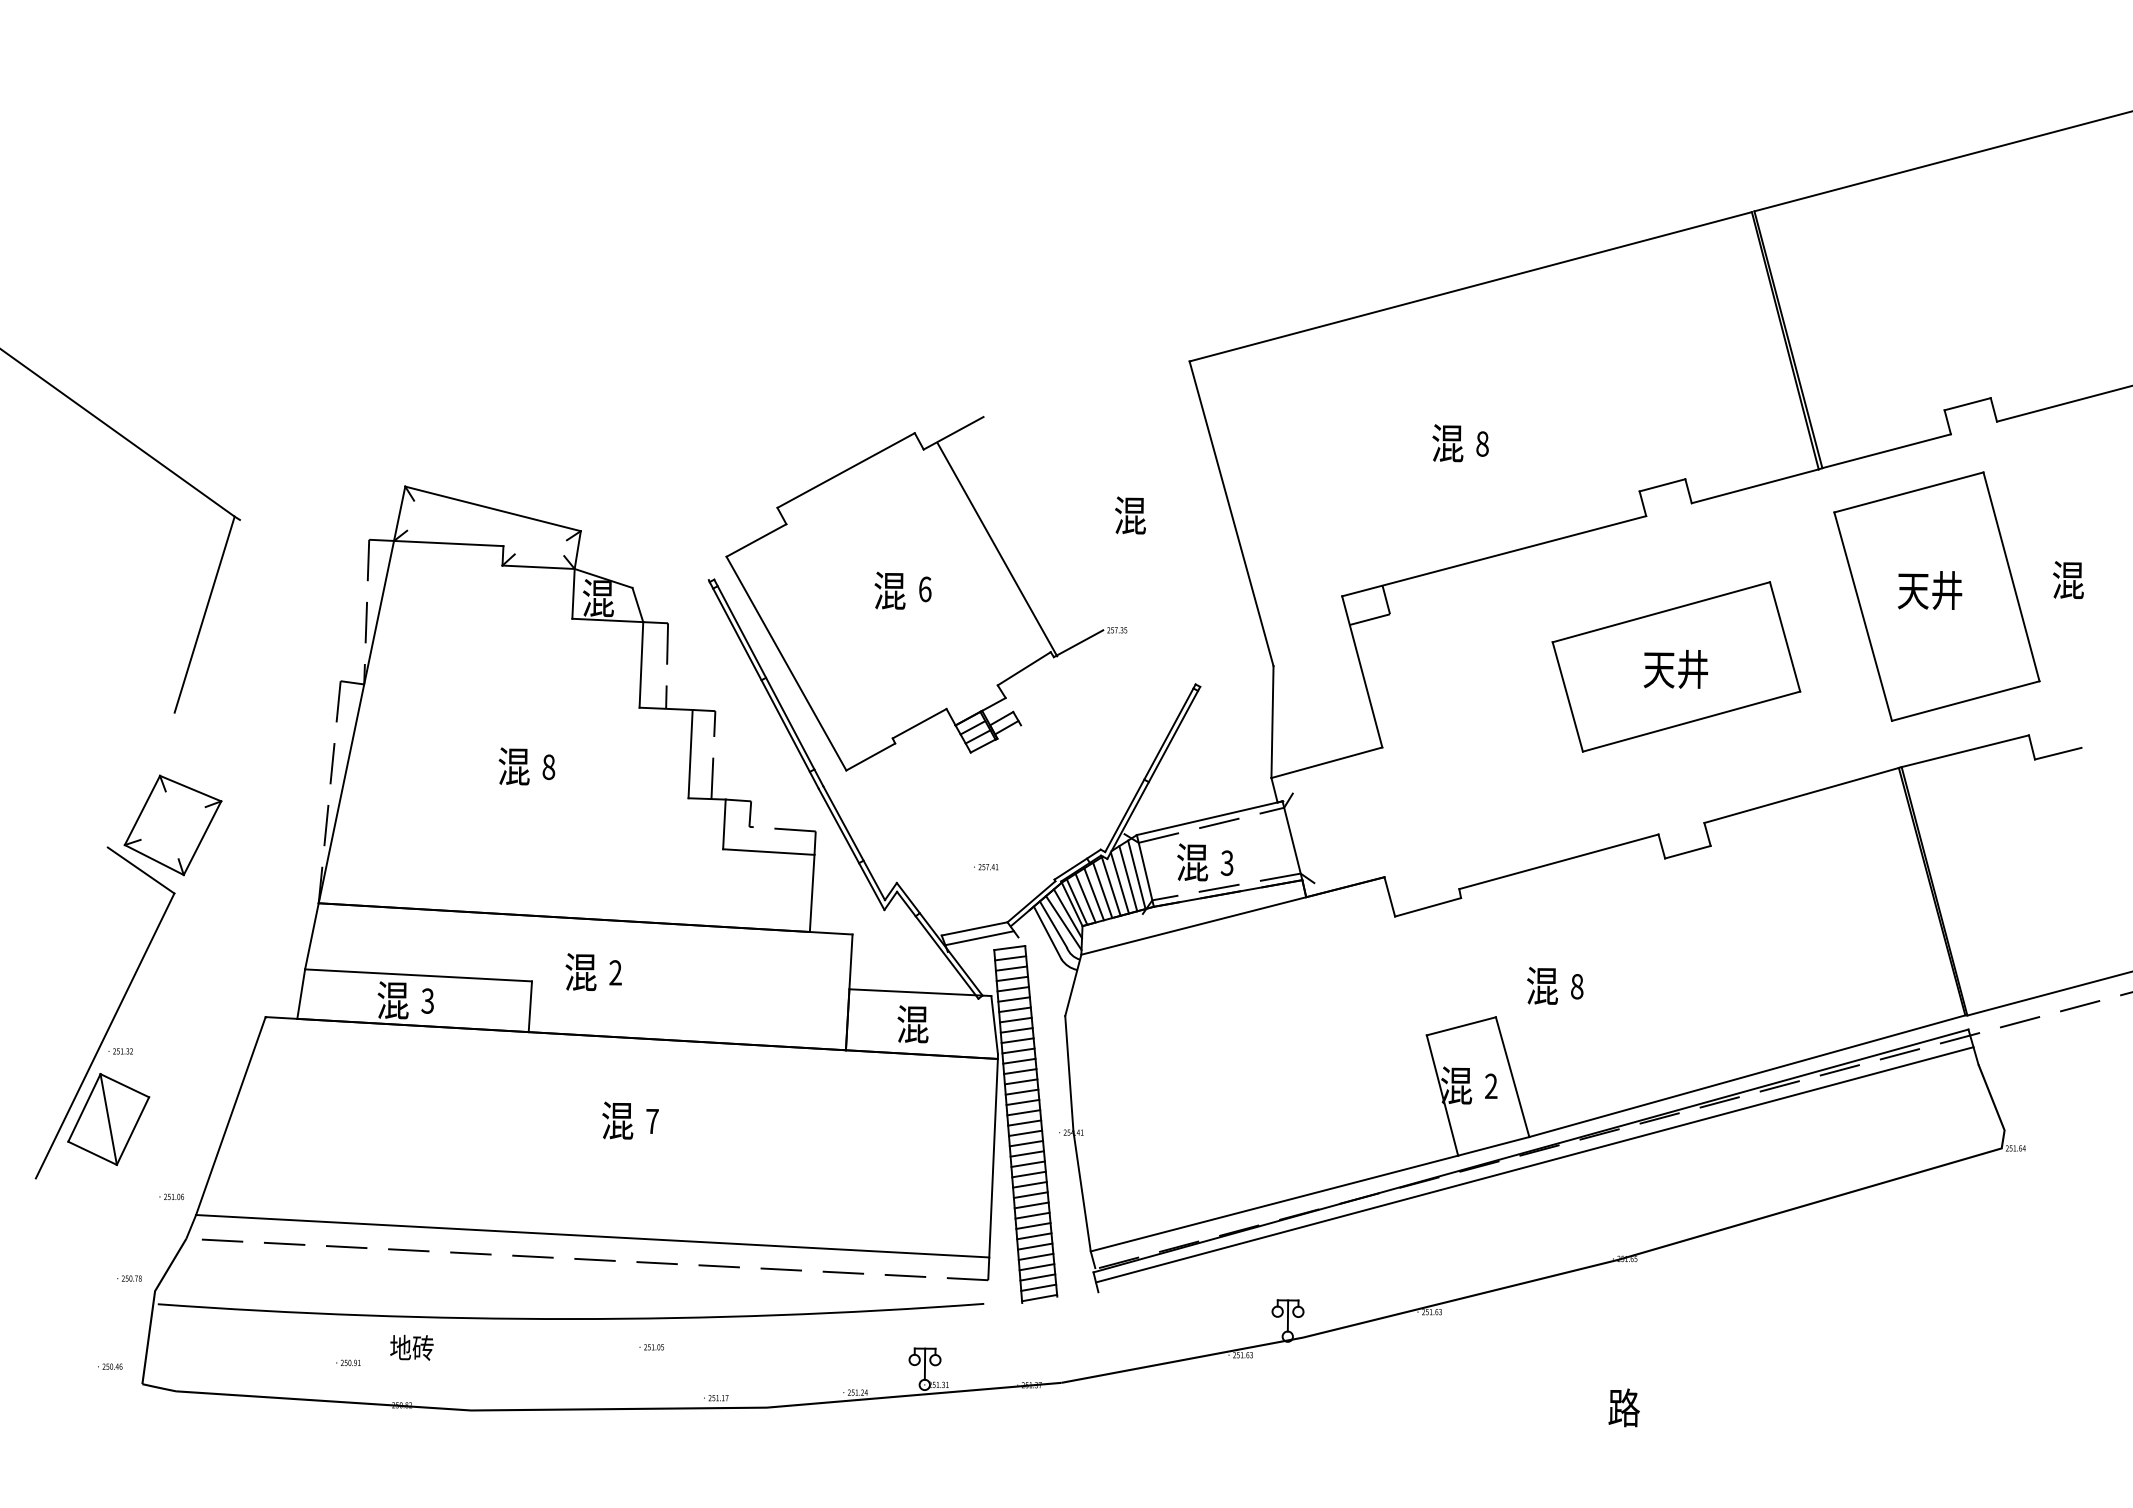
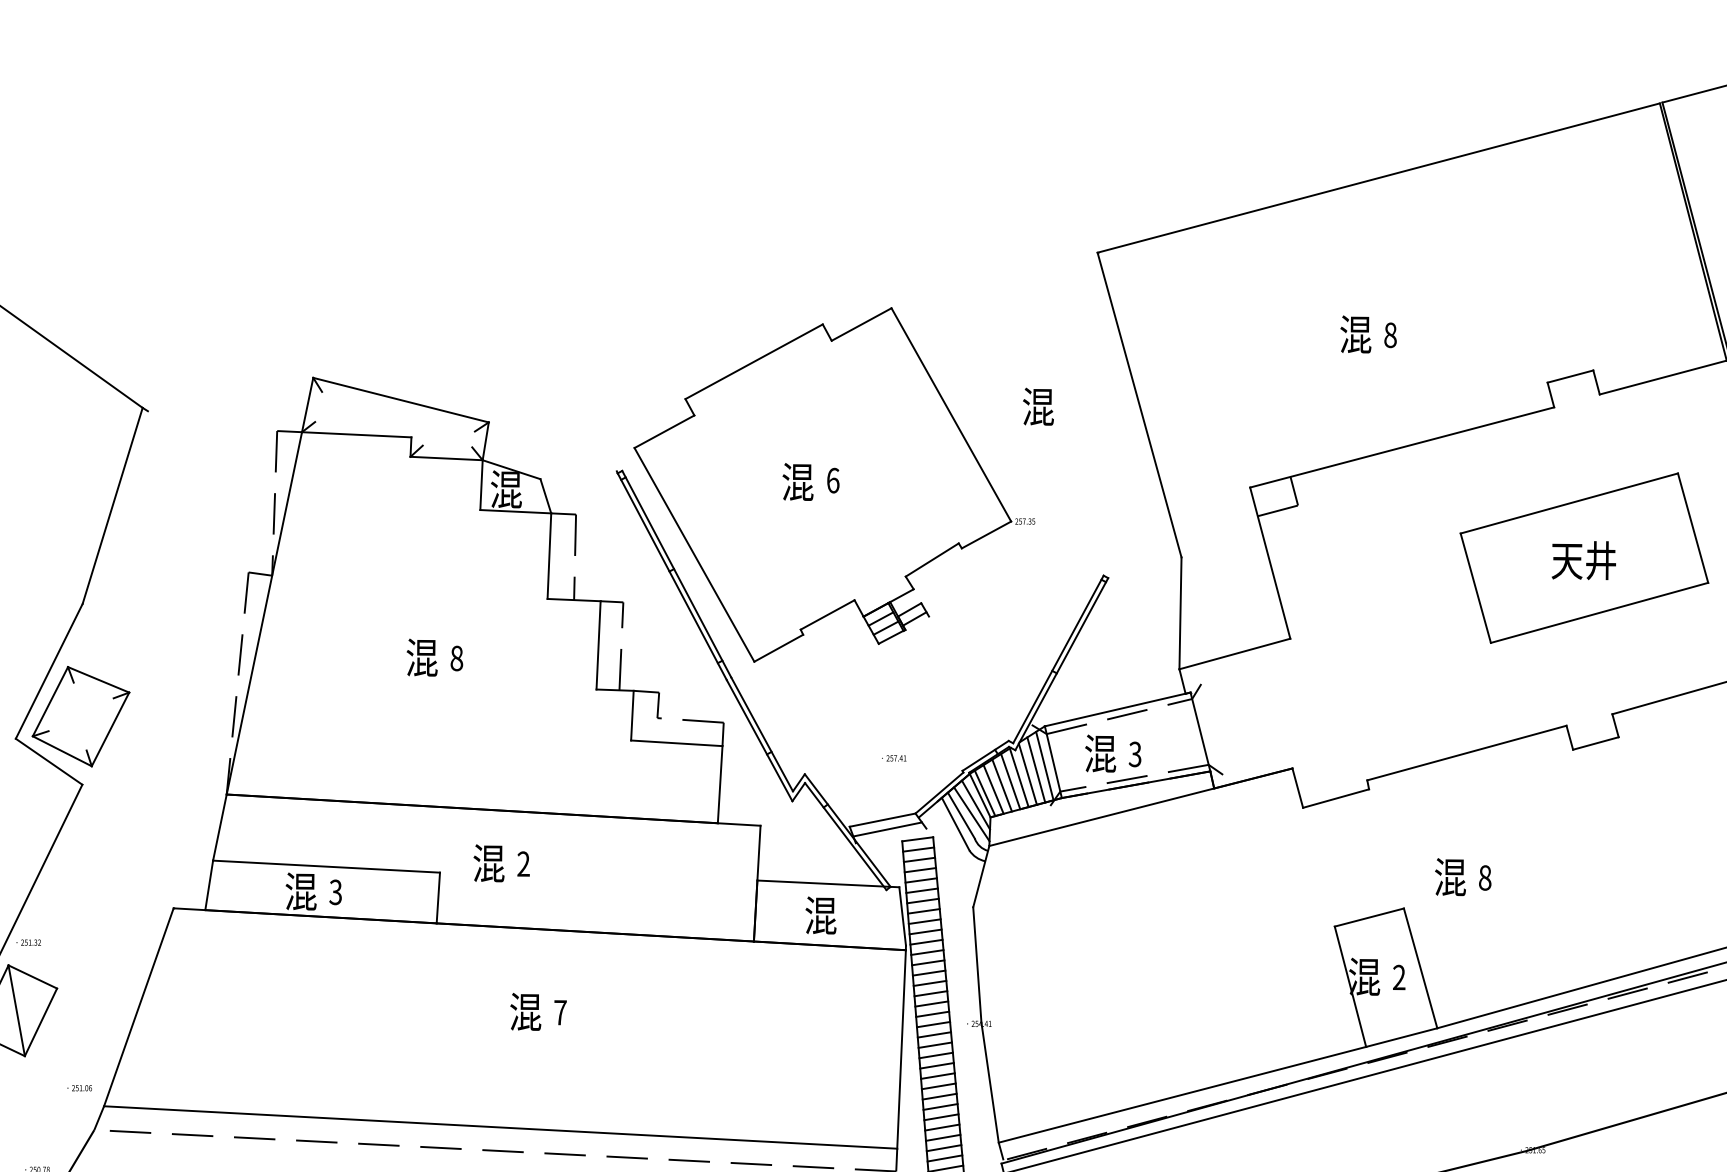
line: (997, 549) -> (951, 414), moved
line: (140, 779) -> (48, 670), added

